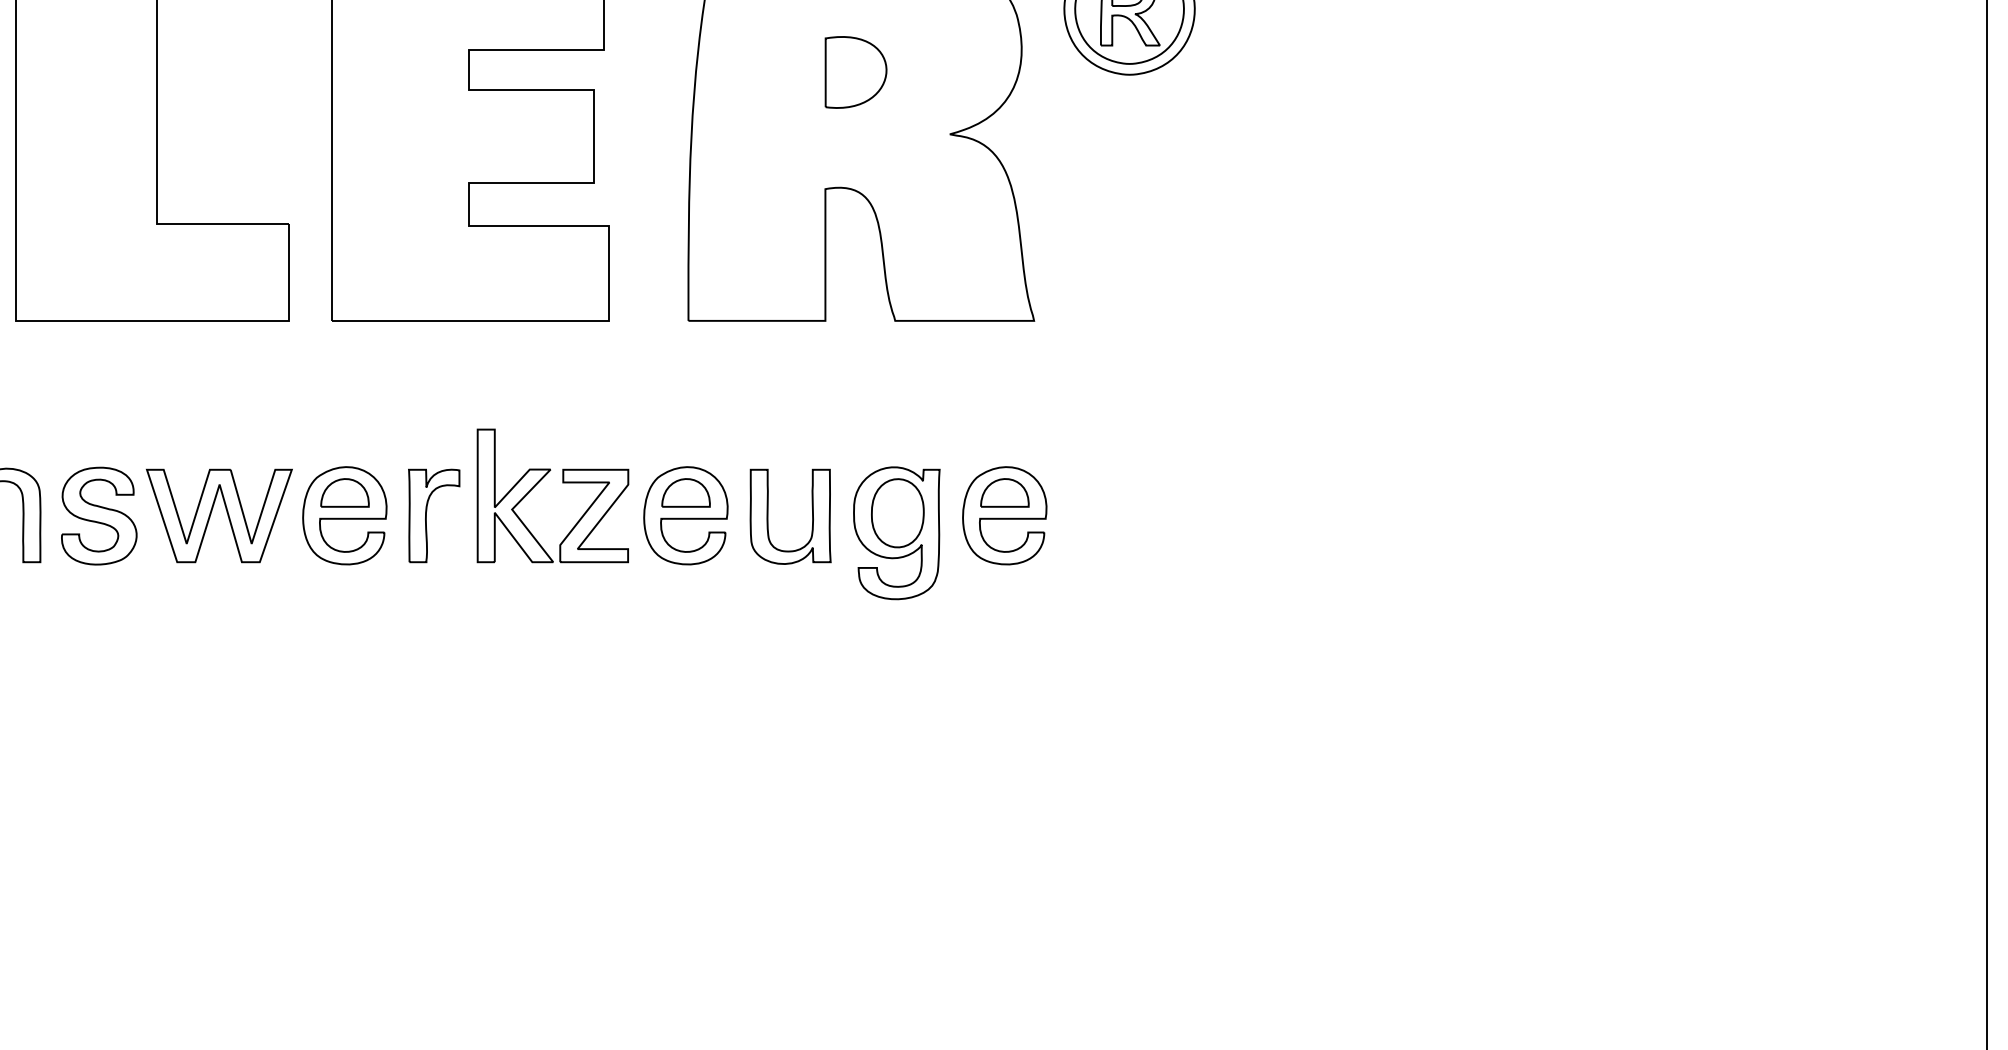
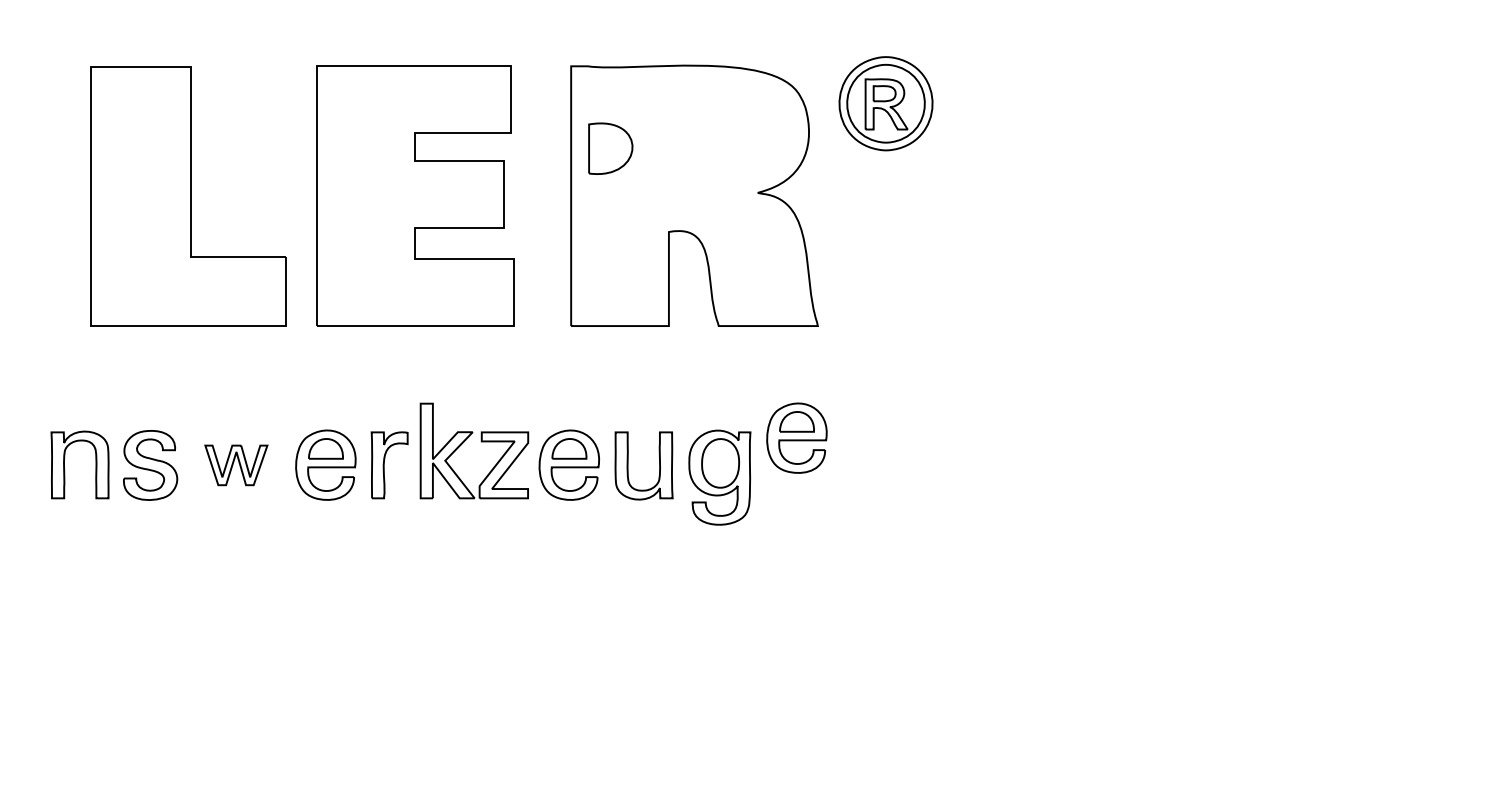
part: (855, 72) -> (610, 148), moved
part: (1004, 514) -> (796, 437), moved
part: (219, 516) -> (236, 465), size x0.6

